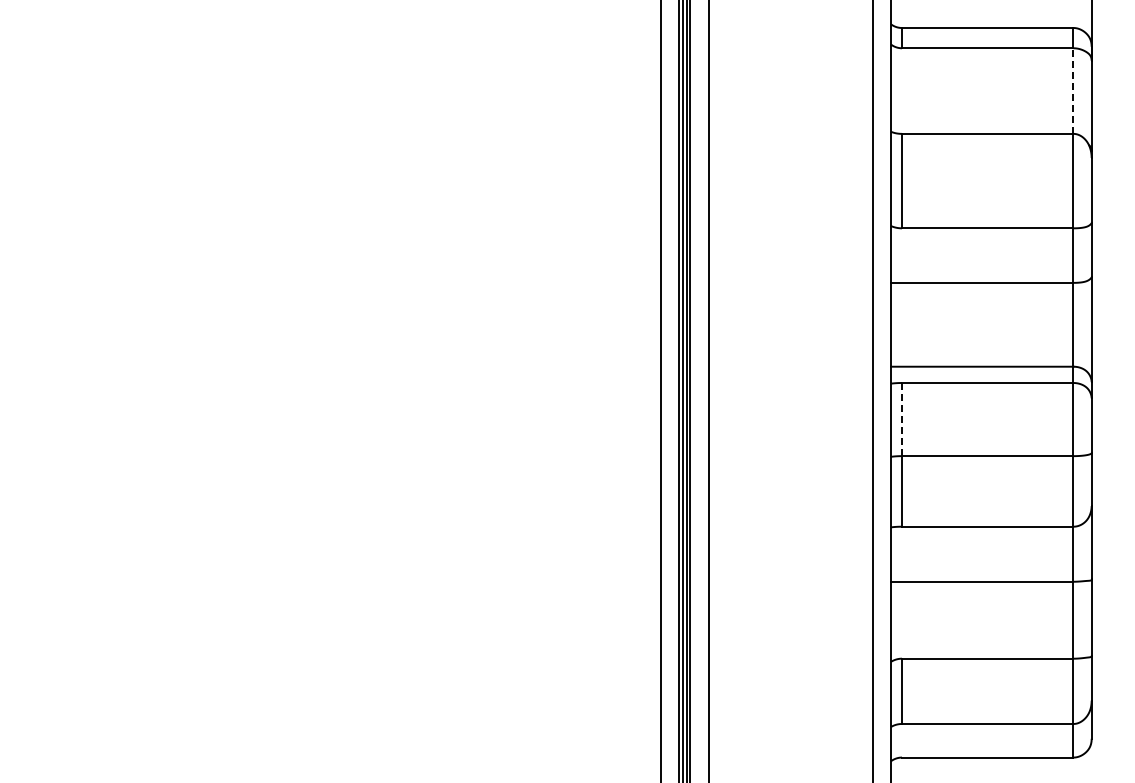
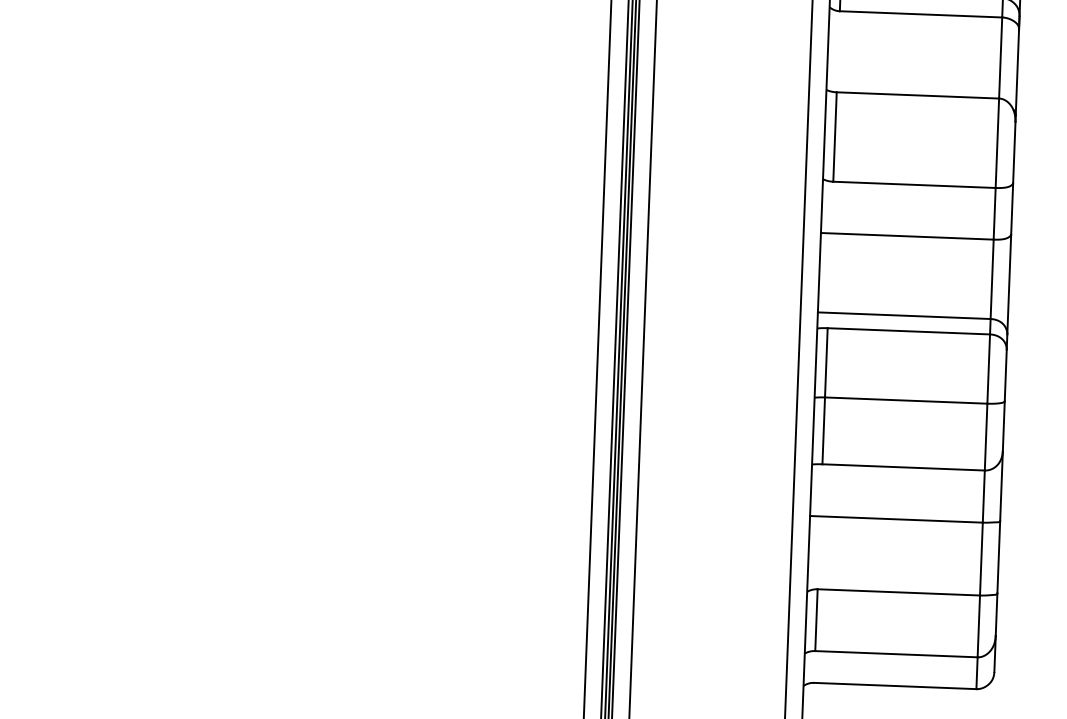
line: (1073, 91) -> (1000, 58), dashed -> solid
line: (902, 419) -> (826, 362), dashed -> solid

